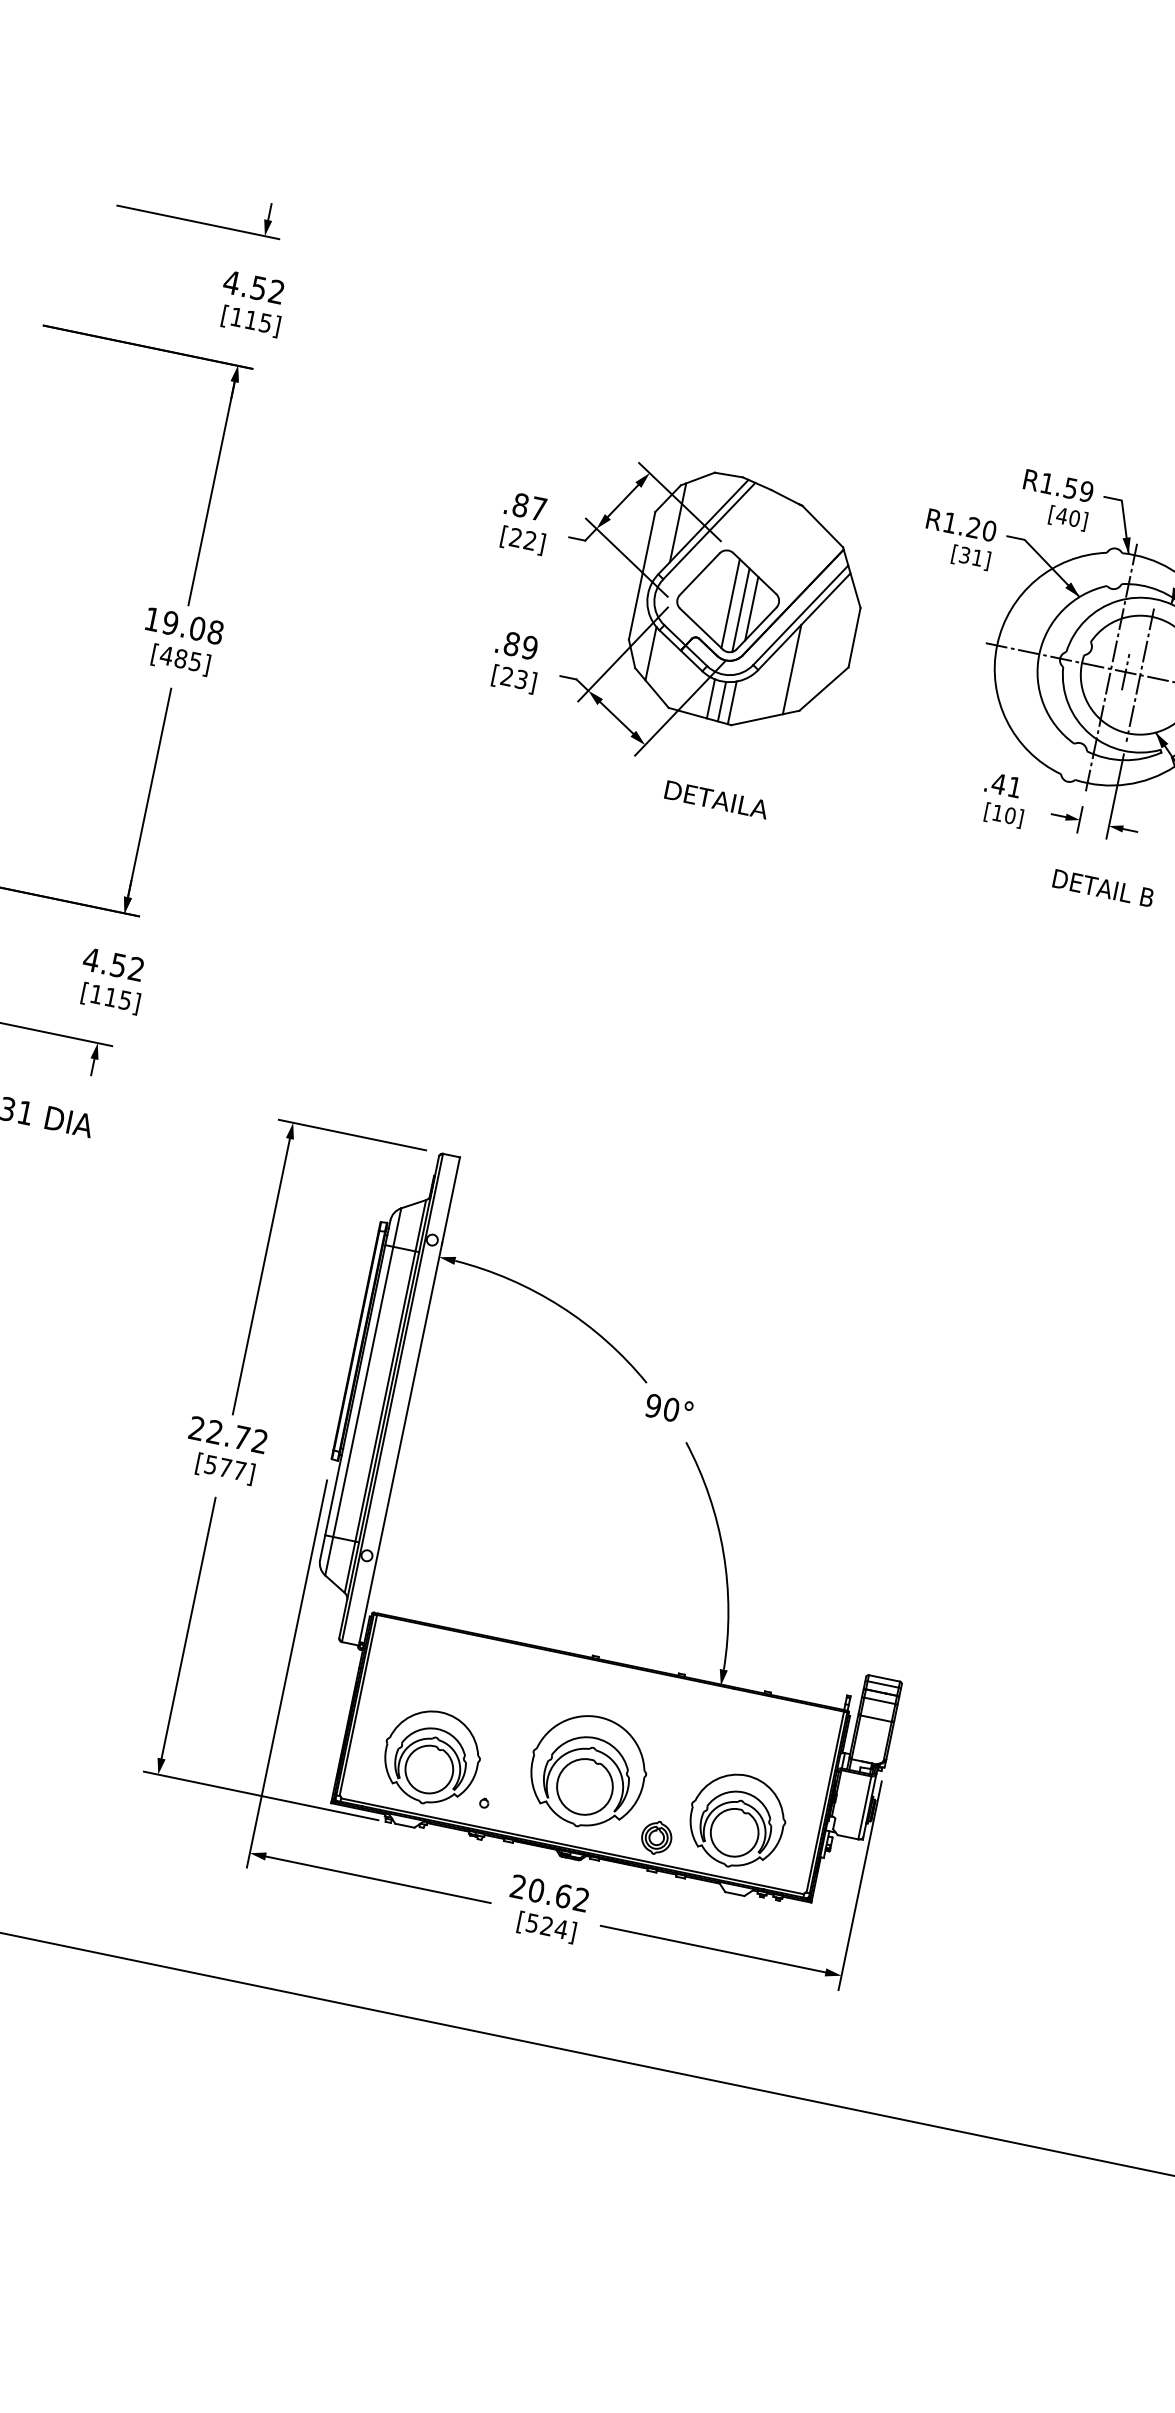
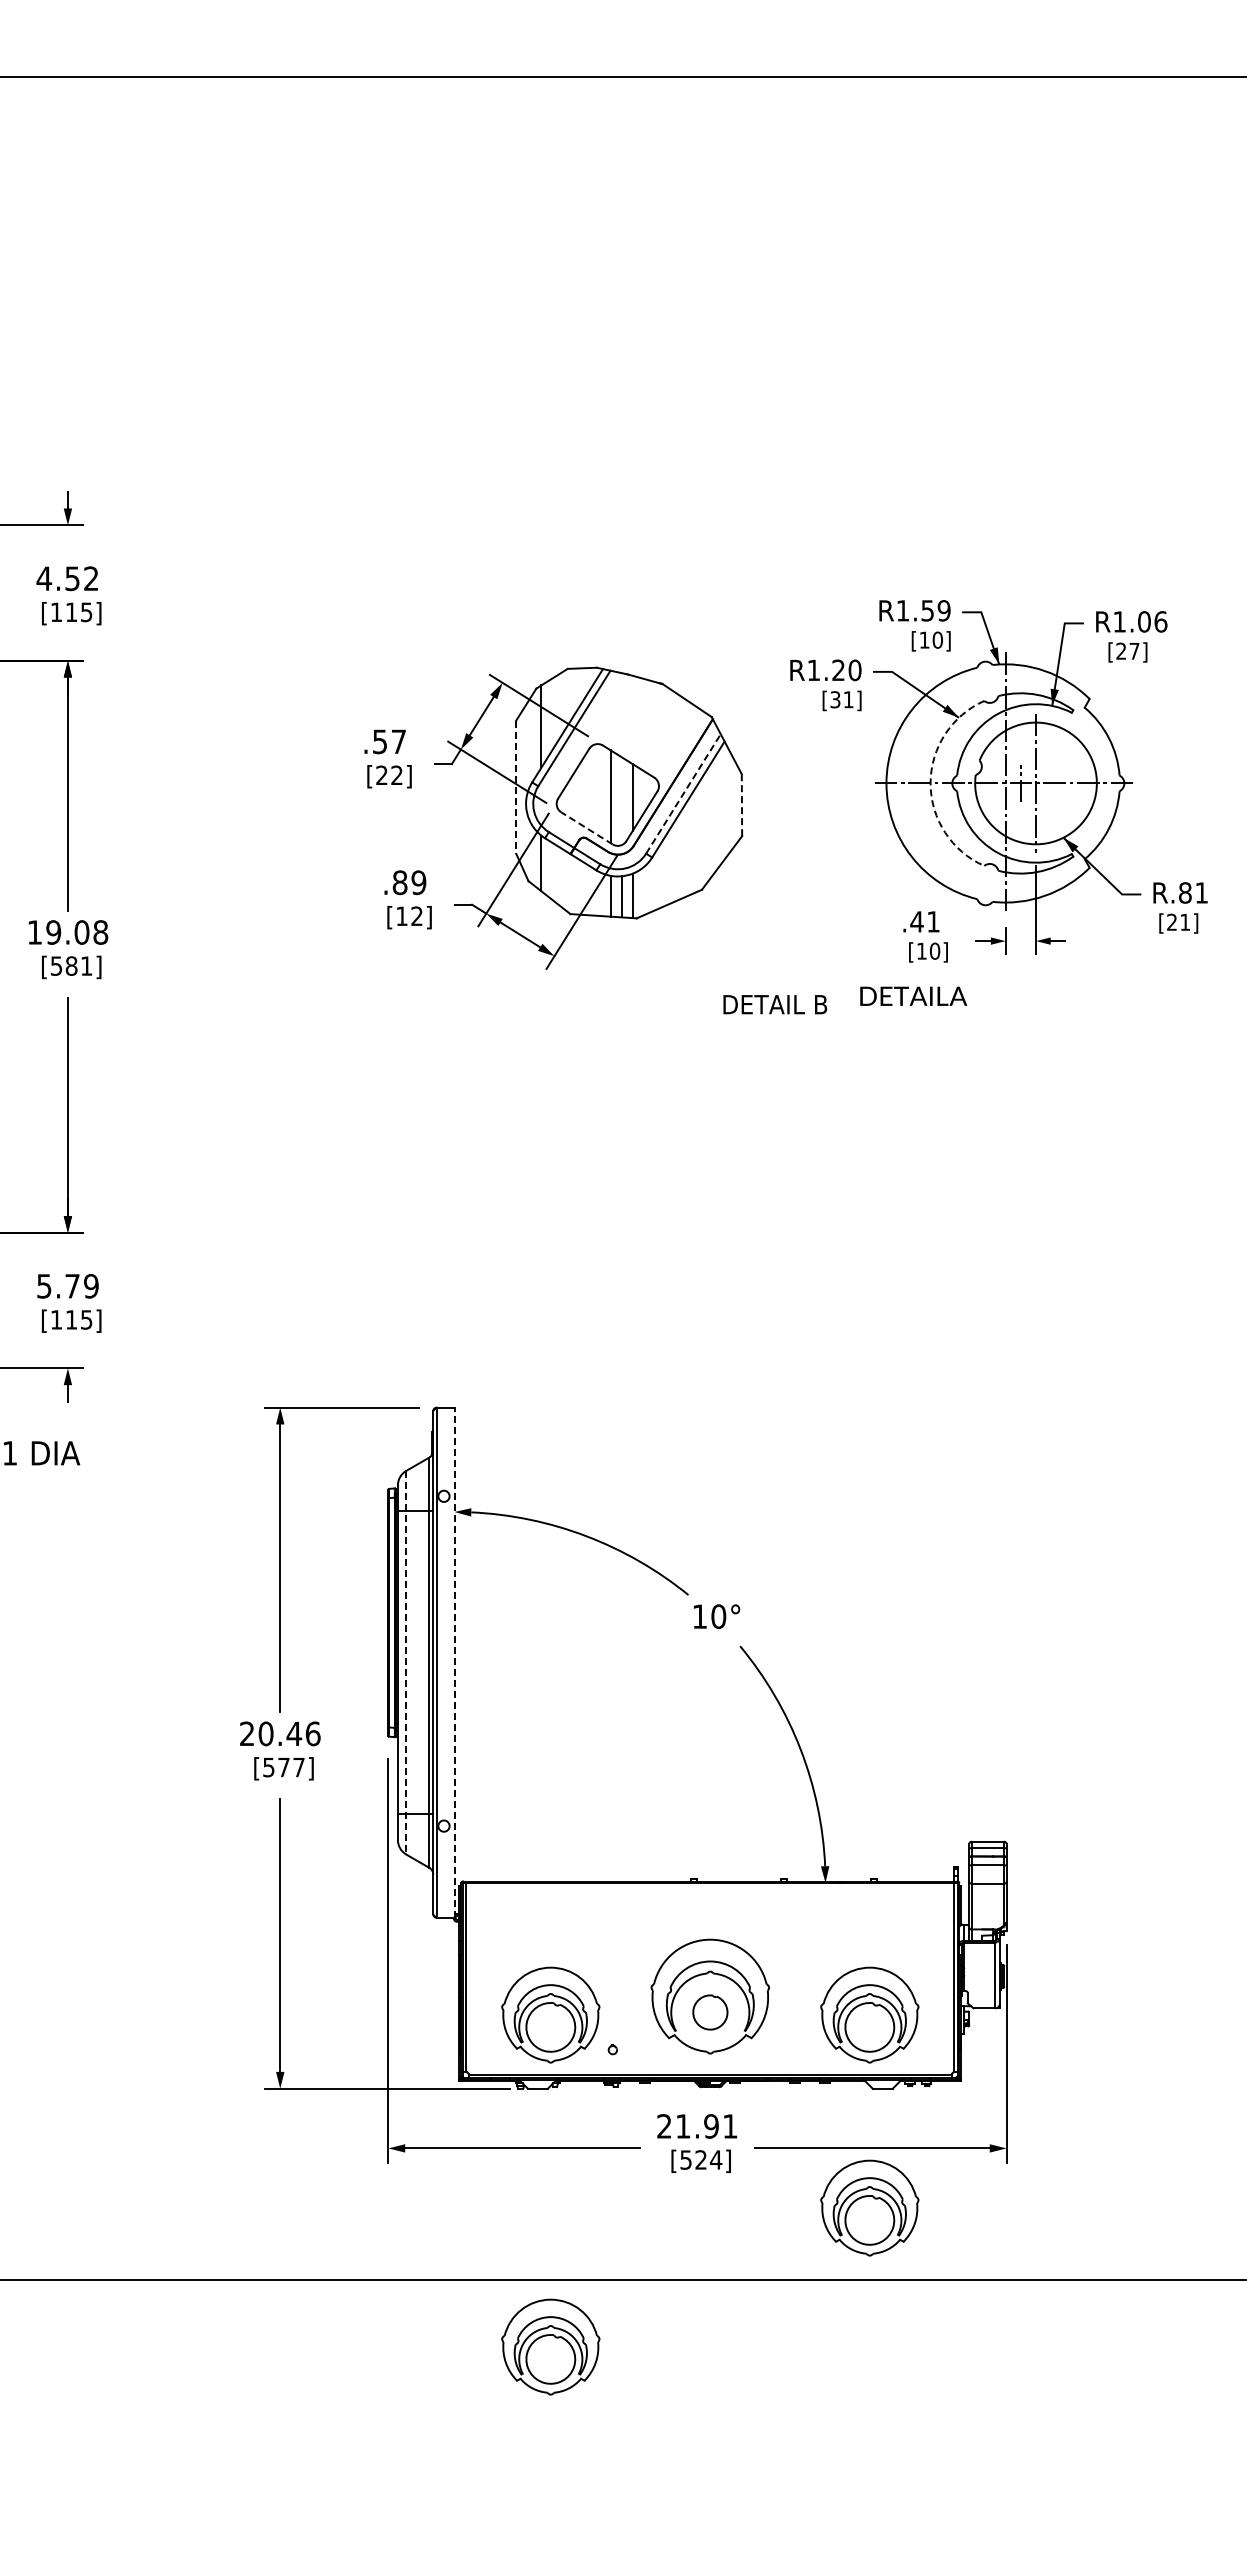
text: (520, 504) -> (379, 741), .87 -> .57
text: (1062, 515) -> (924, 639), [40] -> [10]
line: (642, 576) -> (516, 787), solid -> dashed
line: (741, 609) -> (622, 800), removed
line: (800, 614) -> (683, 793), solid -> dashed
line: (701, 629) -> (586, 828), solid -> dashed
line: (854, 637) -> (741, 805), solid -> dashed
arc: (1039, 654) -> (930, 783), solid -> dashed
text: (181, 658) -> (71, 965), [485] -> [581]
line: (792, 669) -> (686, 849), removed
text: (514, 678) -> (409, 916), [23] -> [12]
text: (716, 799) -> (913, 995), moved
text: (1103, 888) -> (775, 1004), moved
text: (113, 964) -> (67, 1286), 4.52 -> 5.79
line: (363, 1391) -> (406, 1662), solid -> dashed
line: (409, 1401) -> (454, 1662), solid -> dashed
text: (653, 1405) -> (699, 1616), 90° -> 10°
text: (237, 1436) -> (289, 1733), 22.72 -> 20.46
part: (585, 1786) -> (710, 2012), size x0.6
part: (656, 1837) -> (792, 2048), removed
text: (558, 1895) -> (706, 2126), 20.62 -> 21.91
part: (698, 2005) -> (869, 2207), added
part: (365, 2074) -> (550, 2346), added

